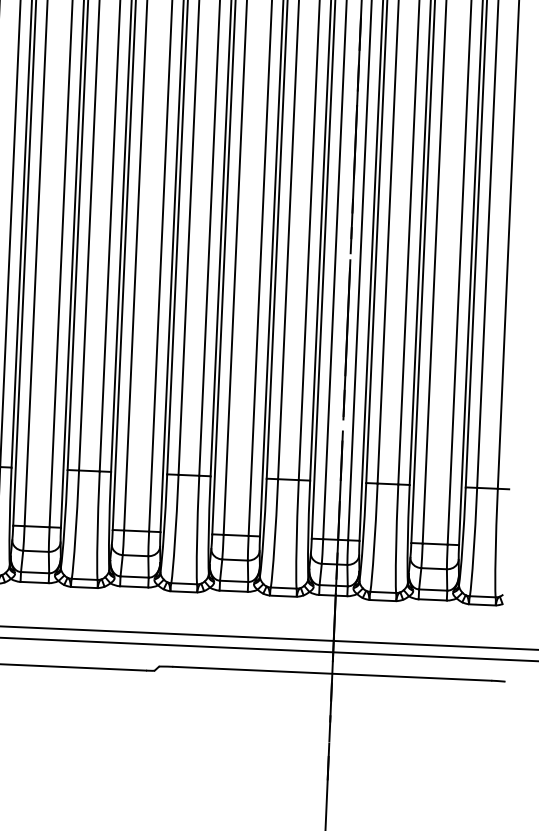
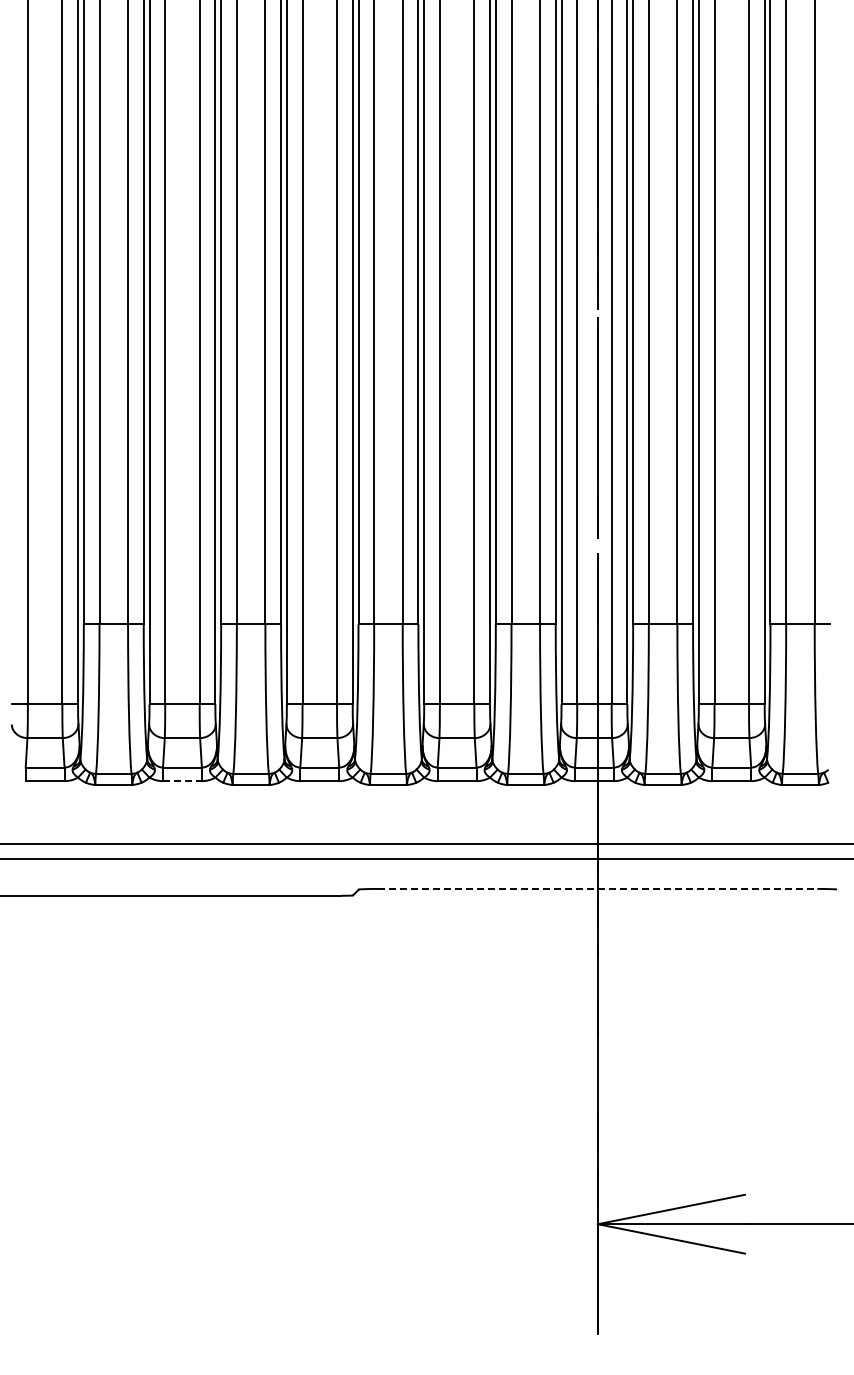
line: (34, 582) -> (182, 781), solid -> dashed
line: (332, 673) -> (598, 888), solid -> dashed

